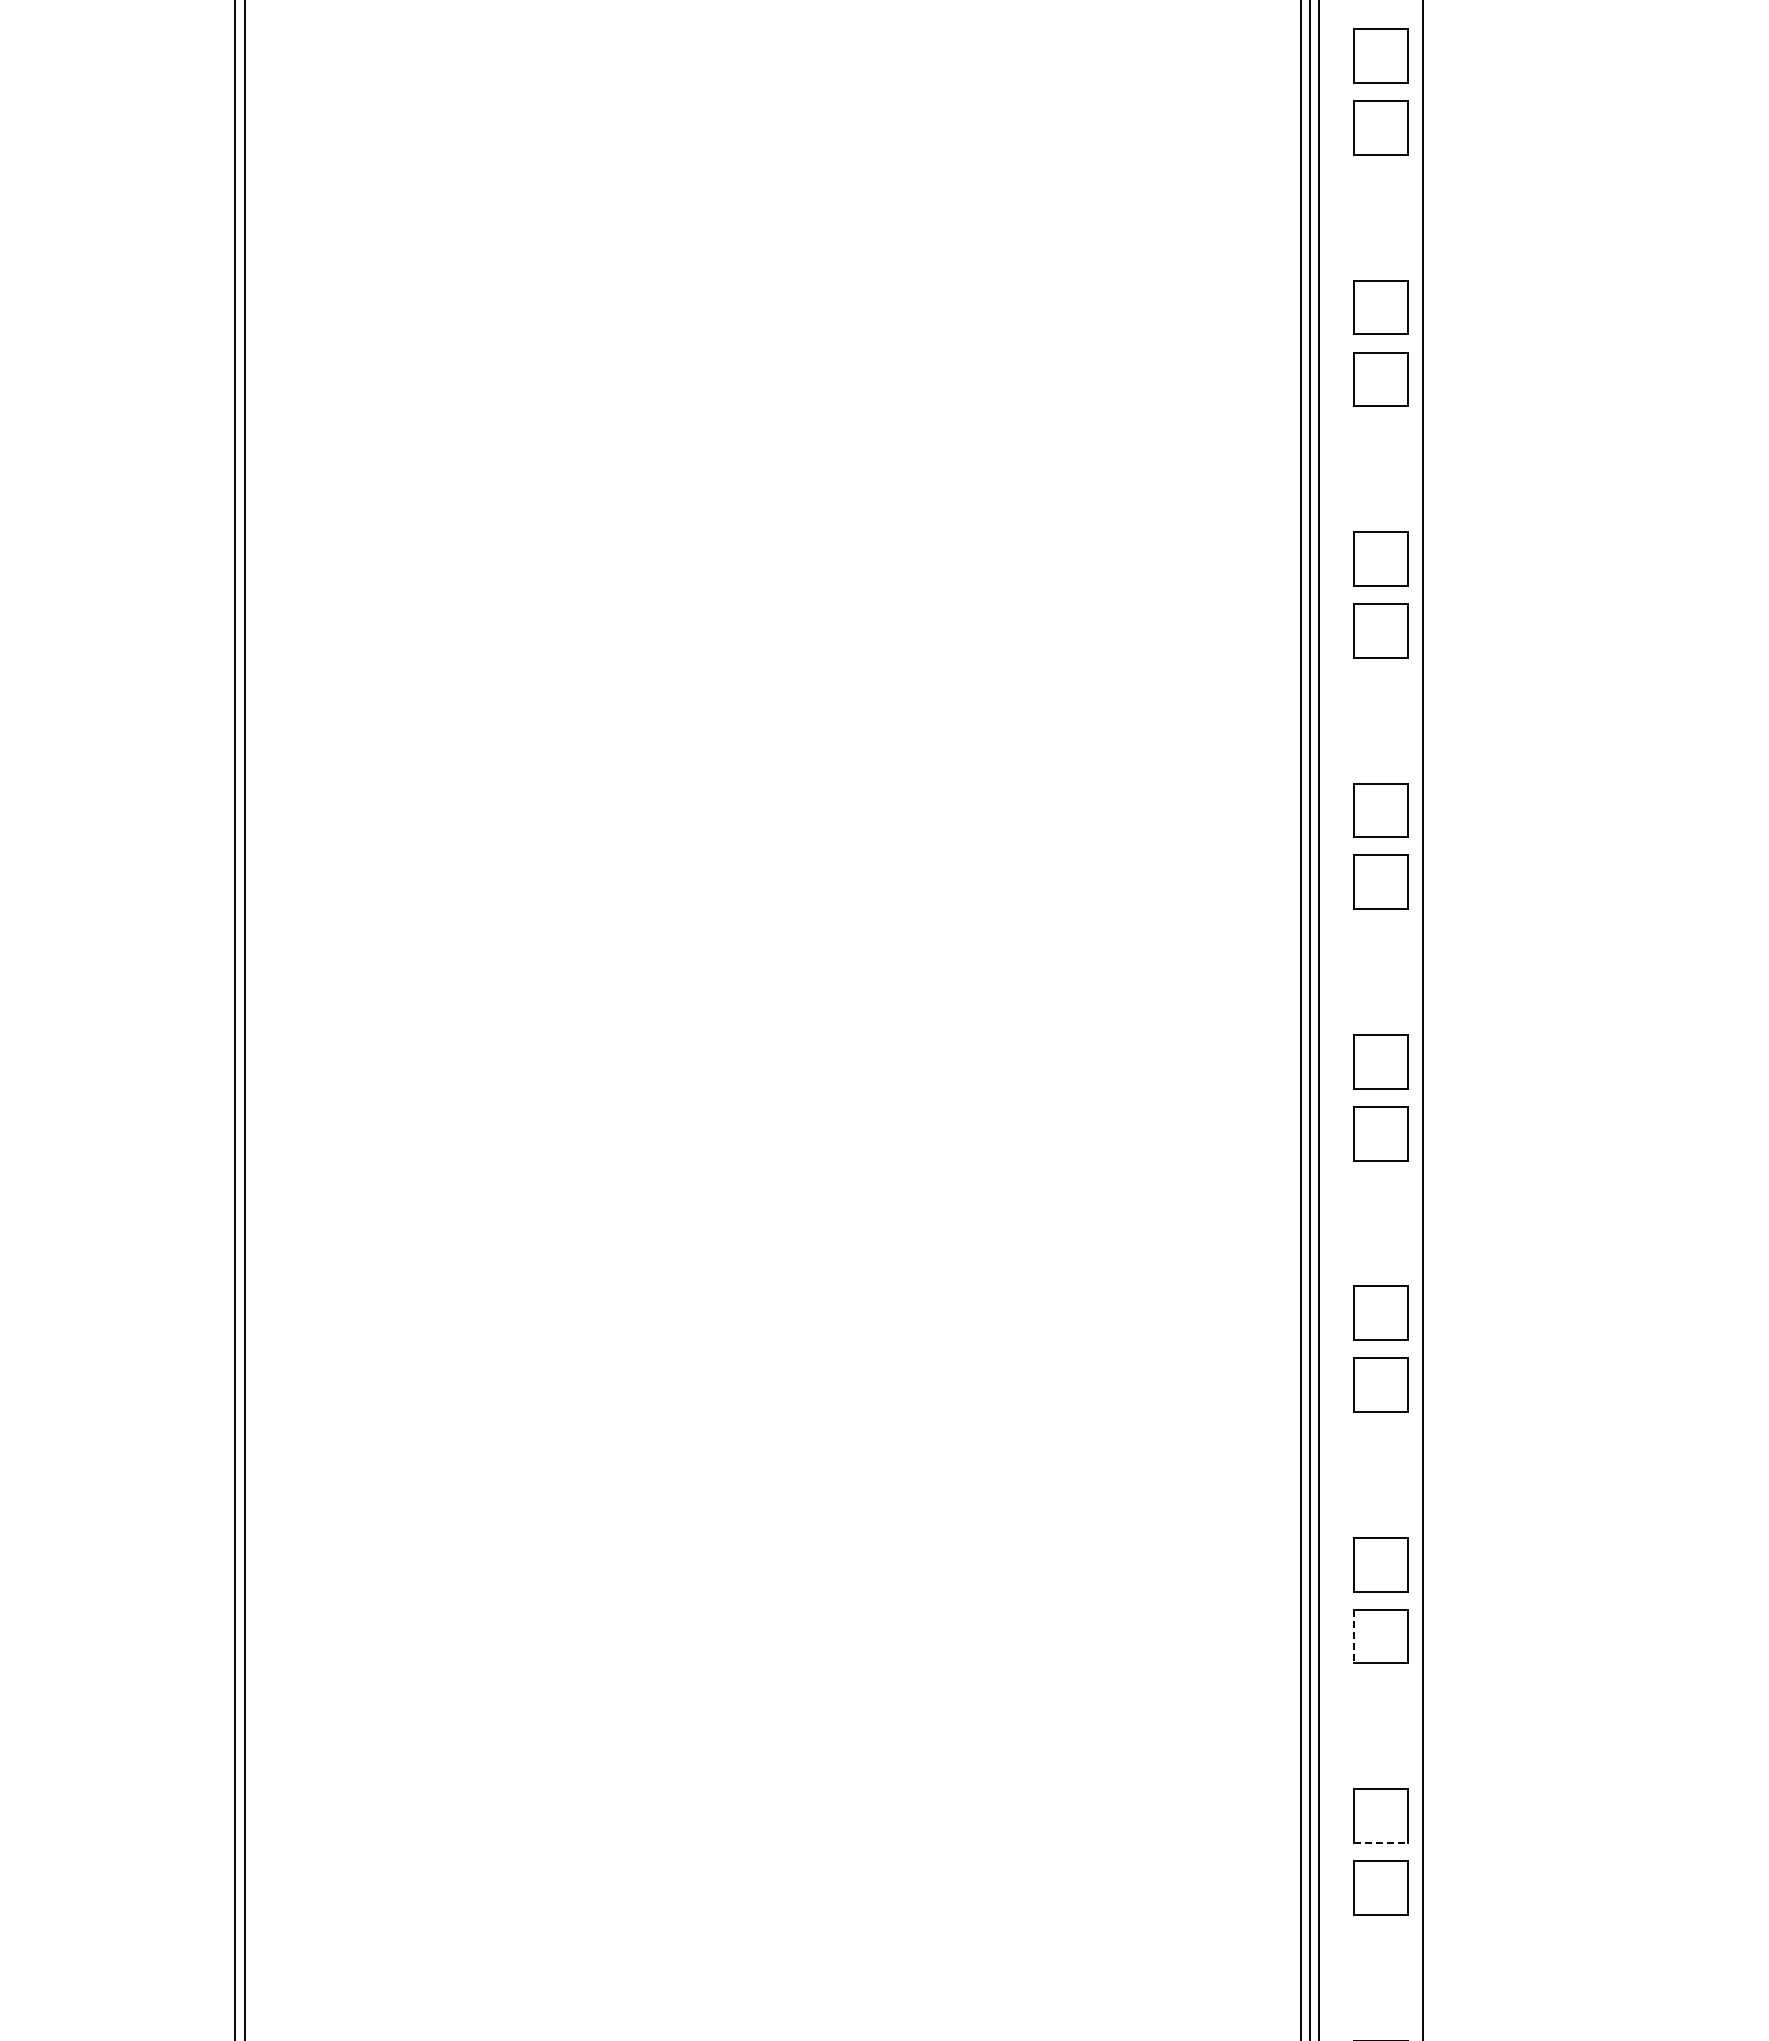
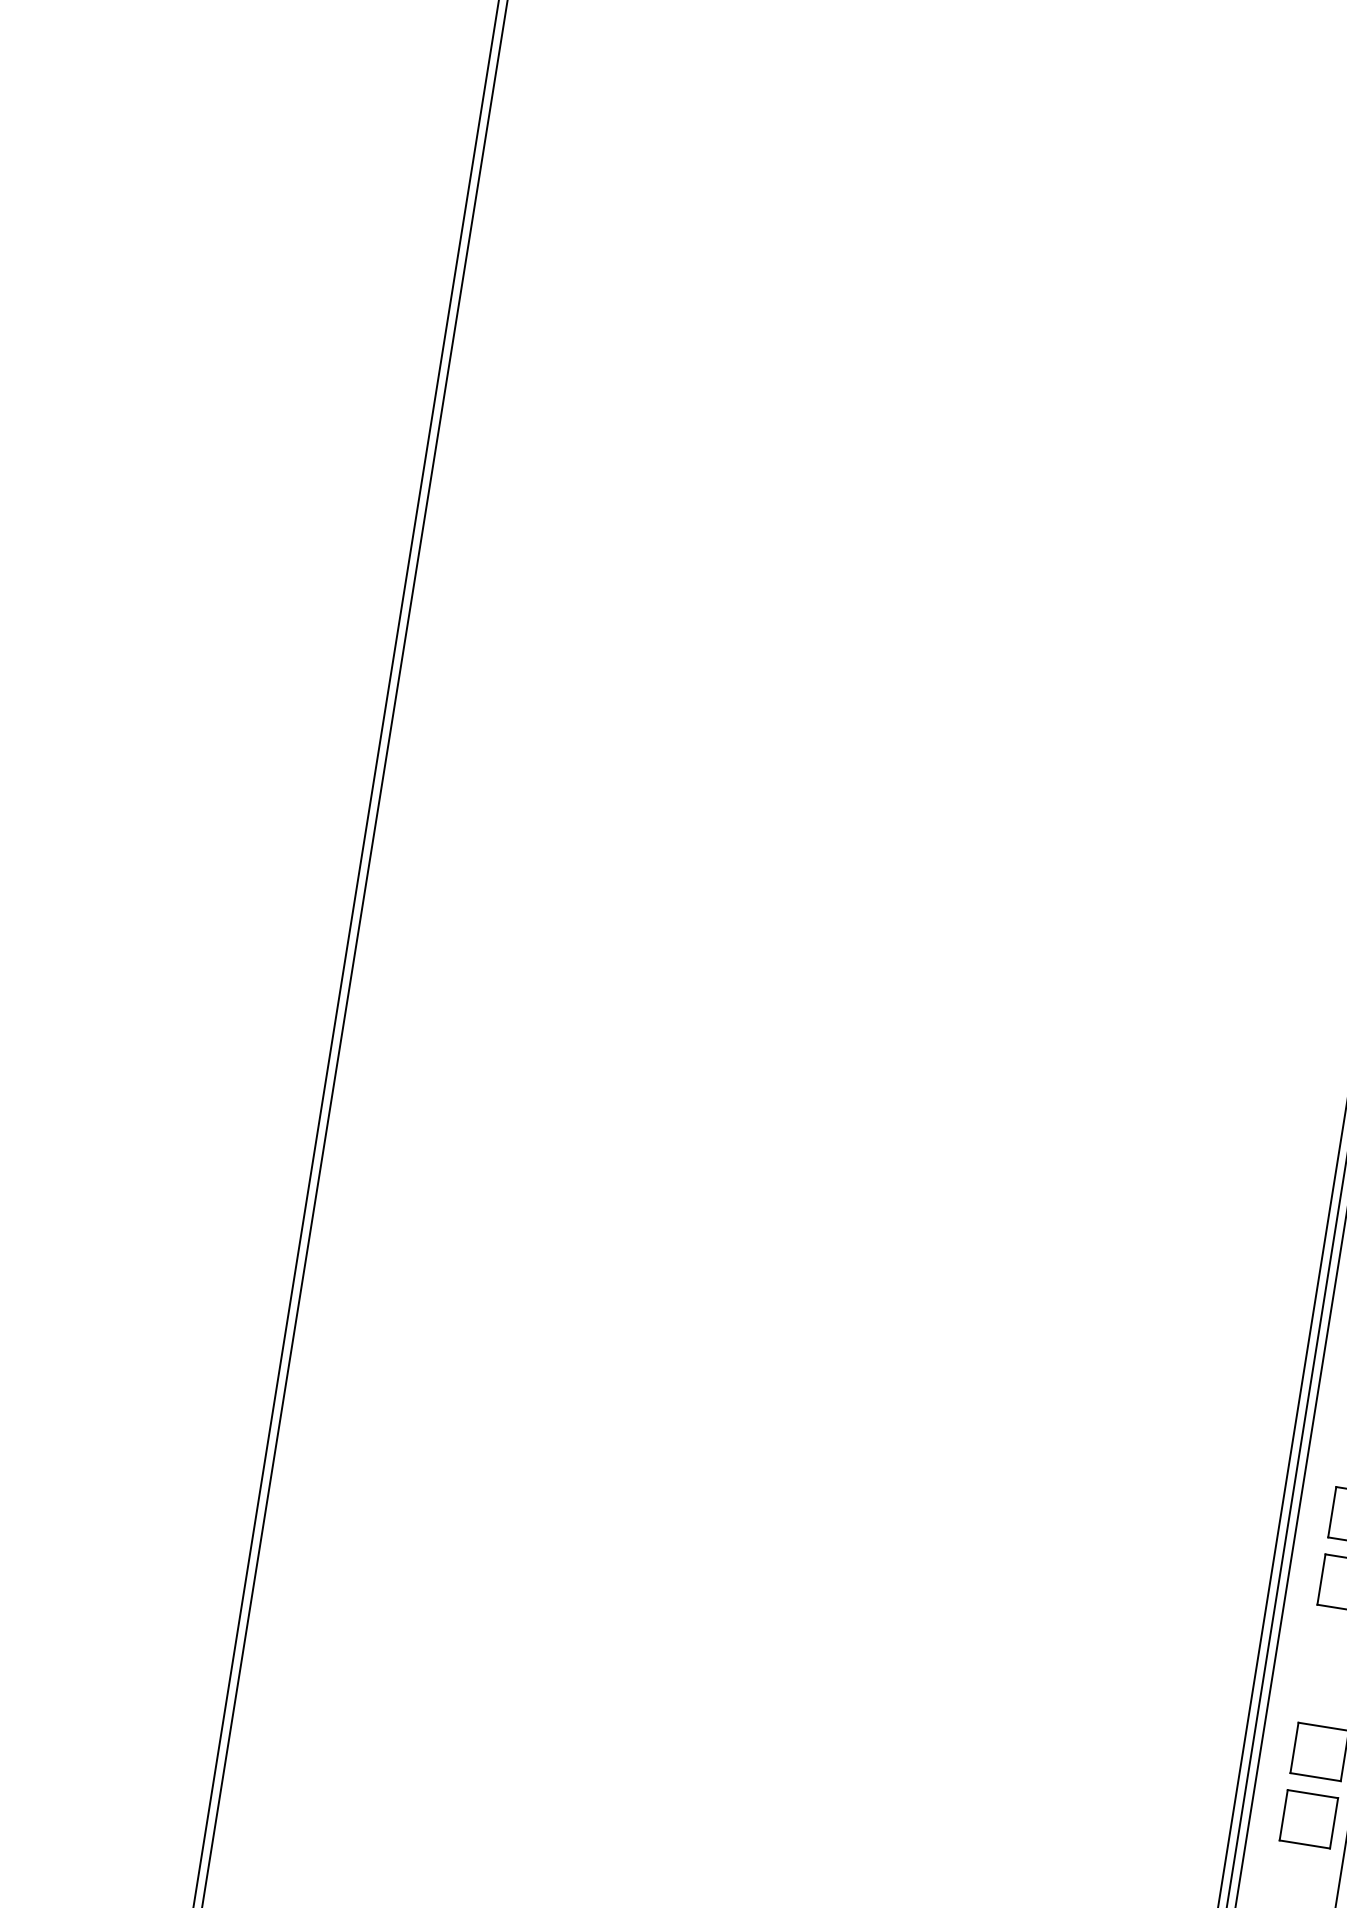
line: (1354, 1636) -> (1321, 1579), dashed -> solid
line: (1380, 1842) -> (1315, 1776), dashed -> solid

